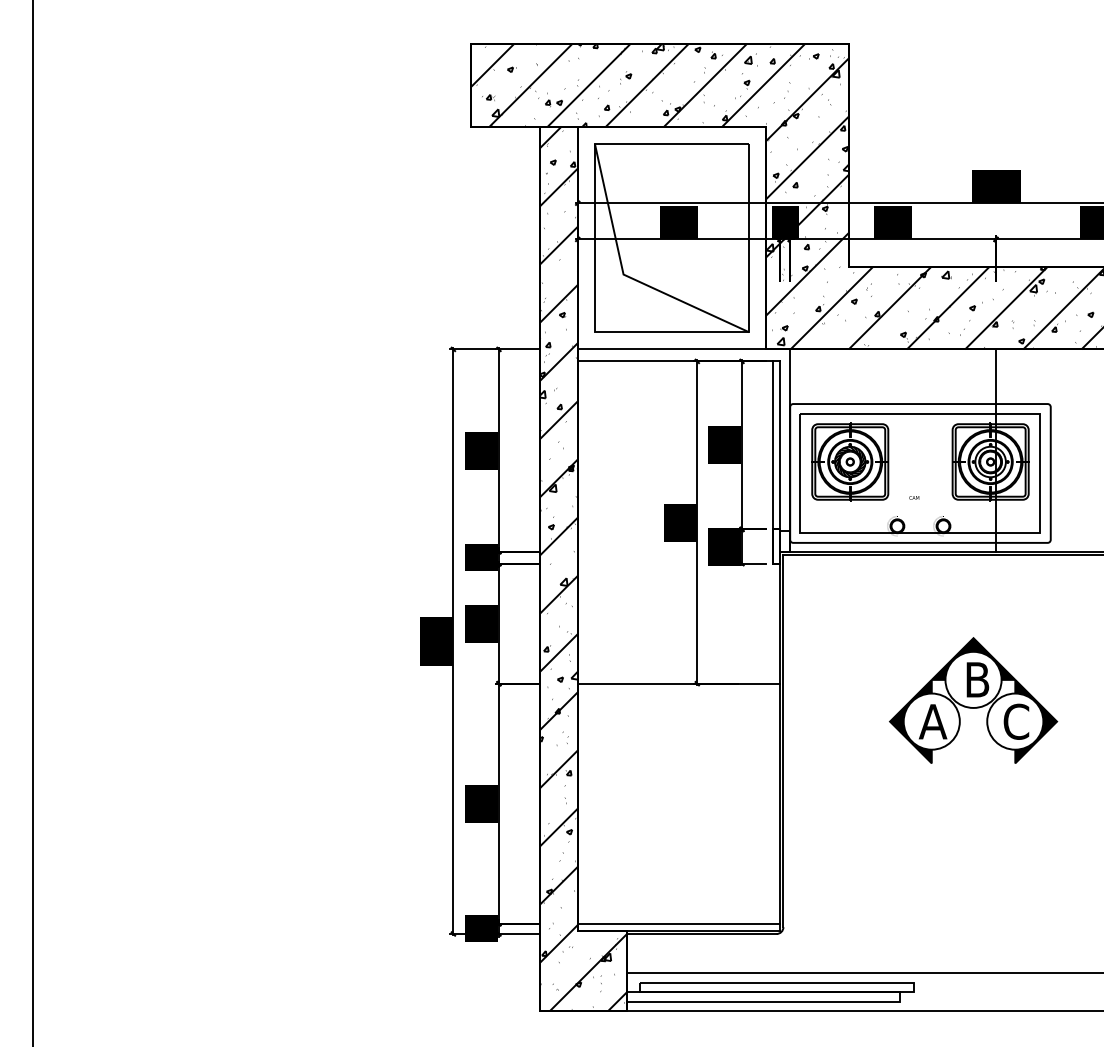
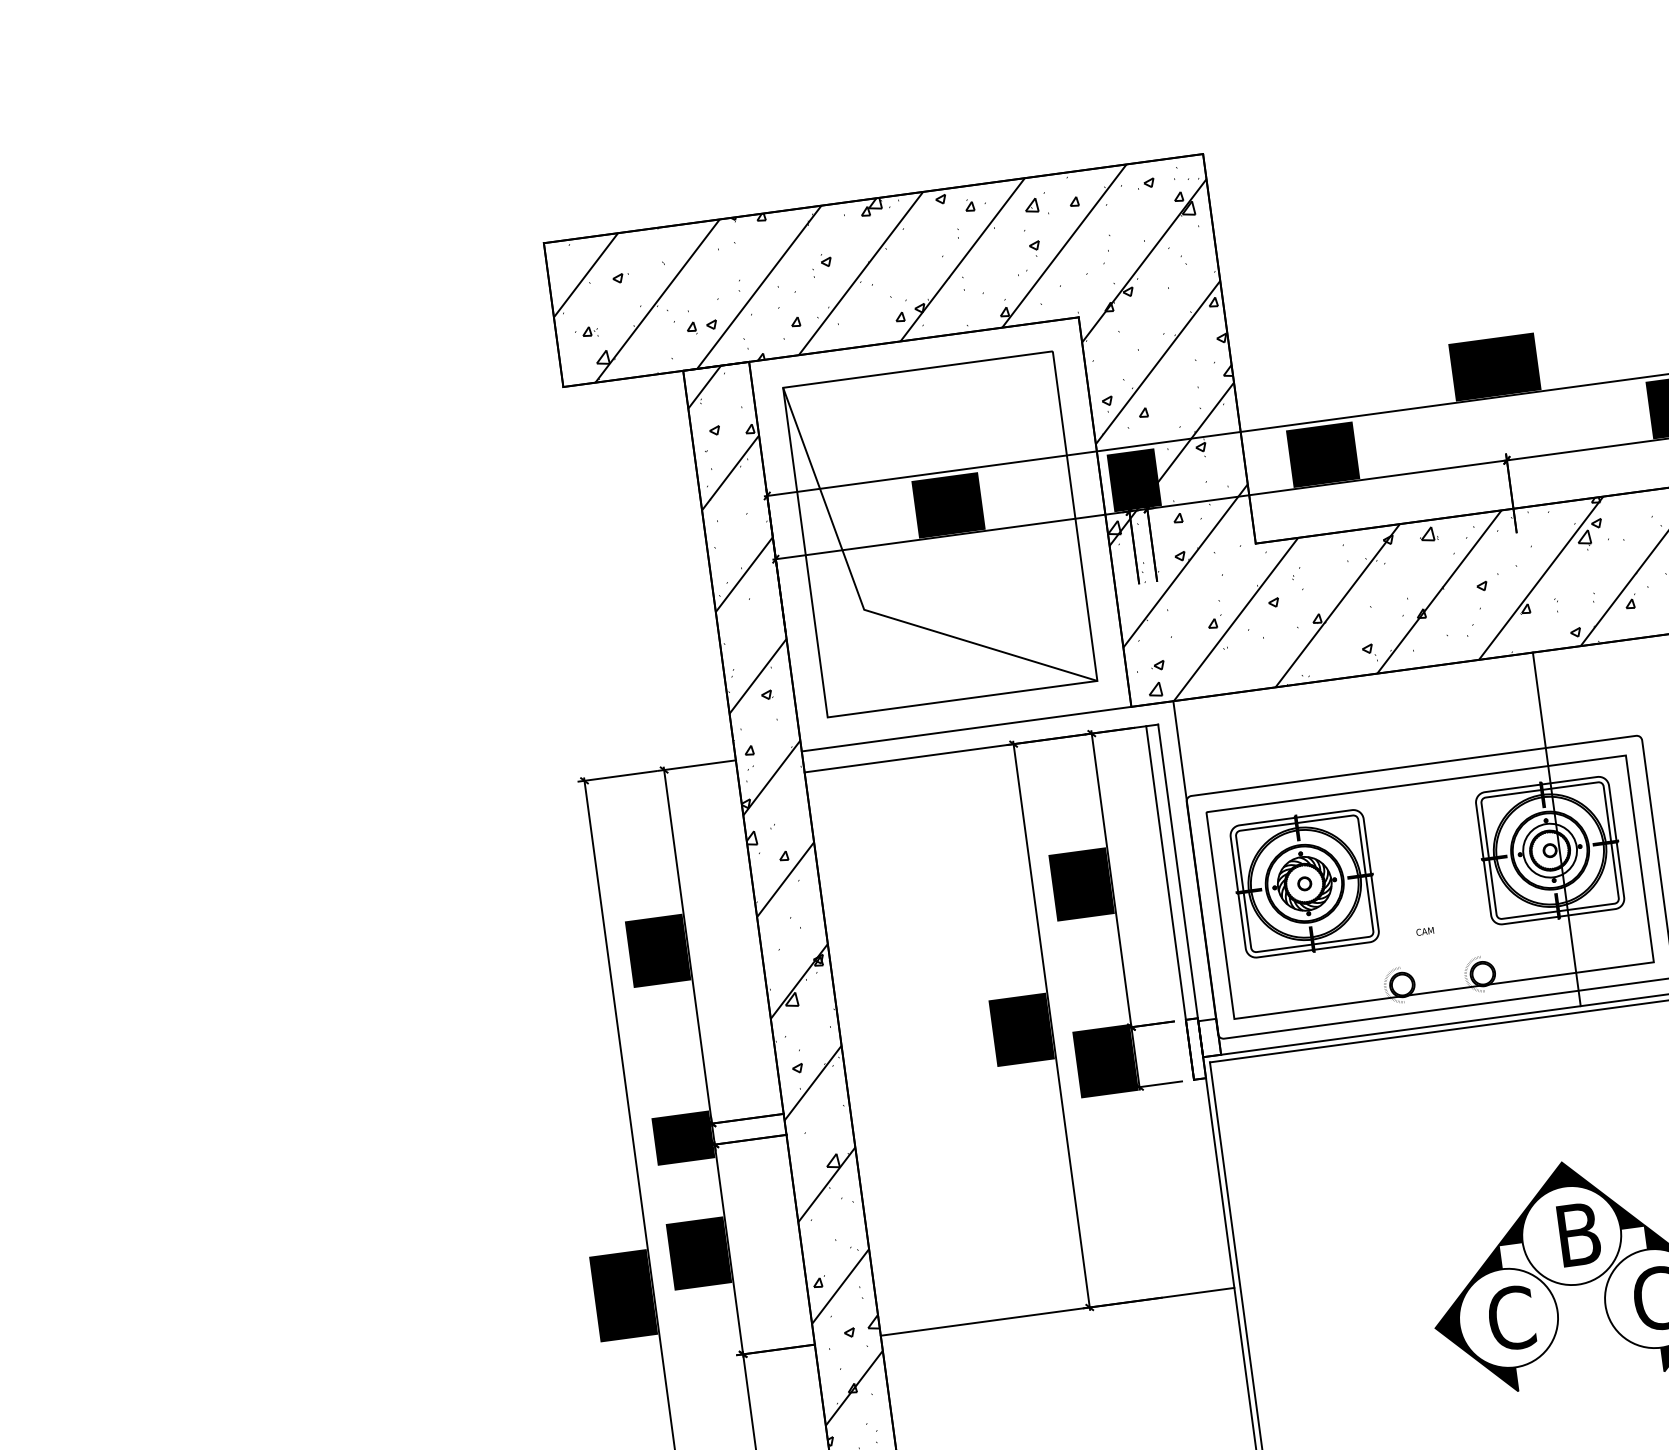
text: (932, 721) -> (1509, 1317), A -> C

